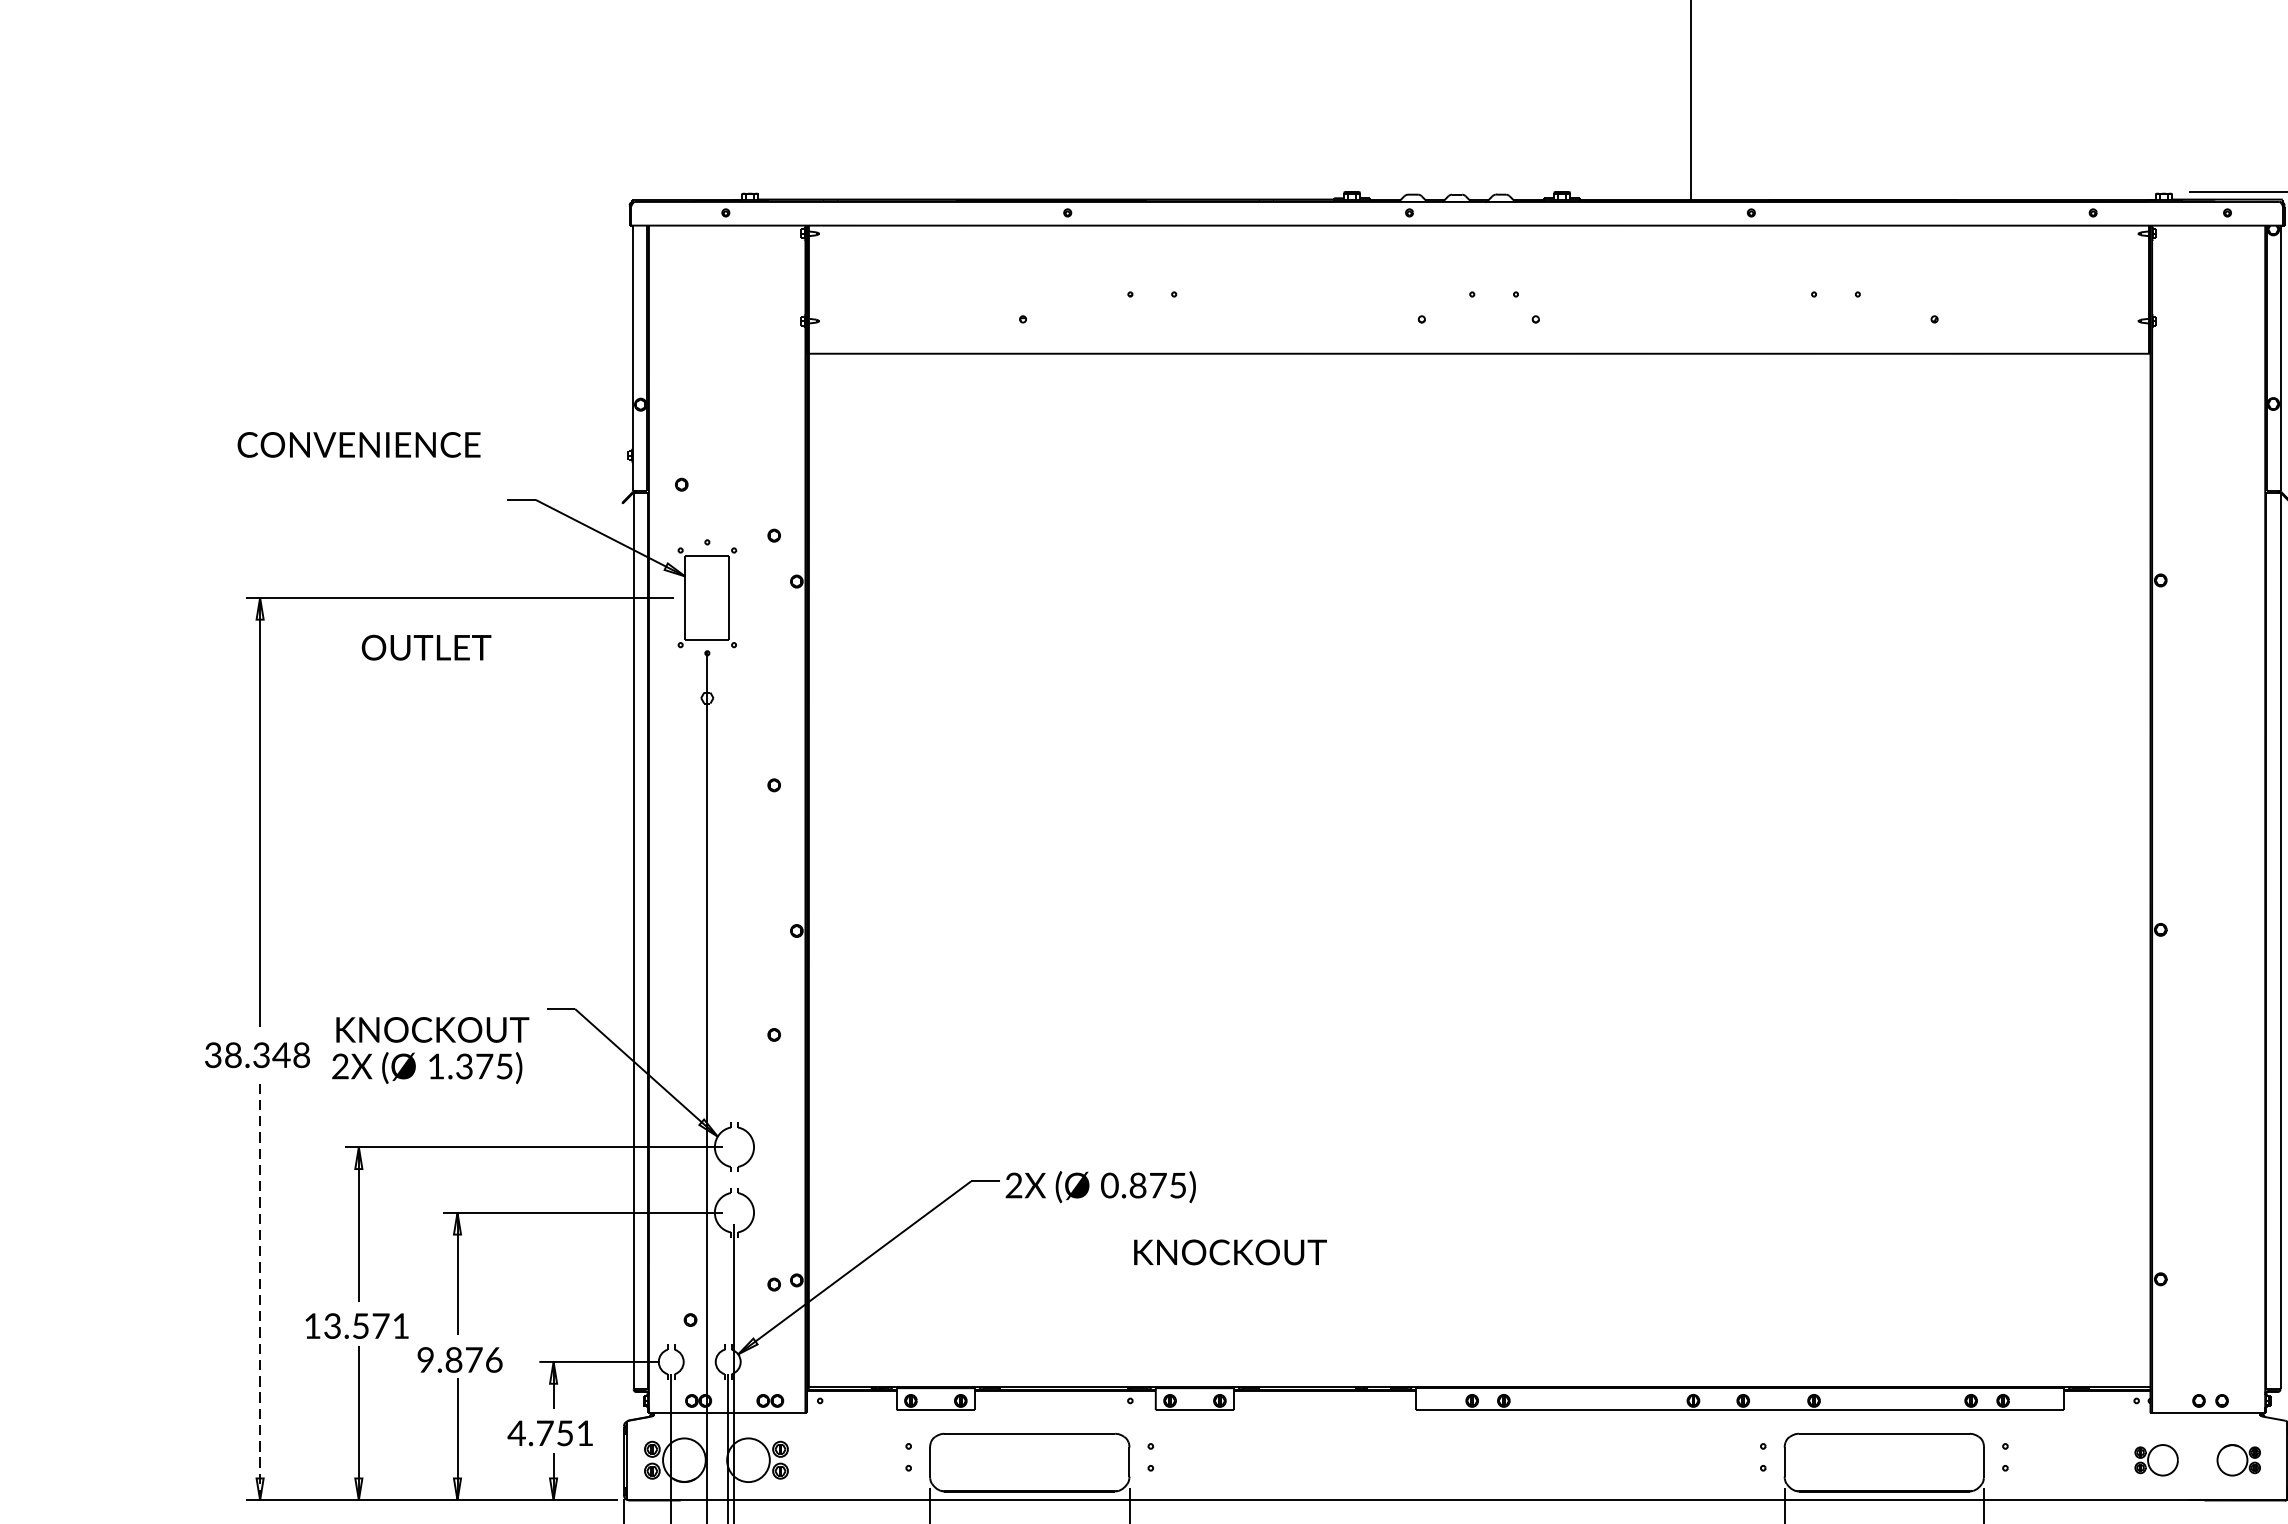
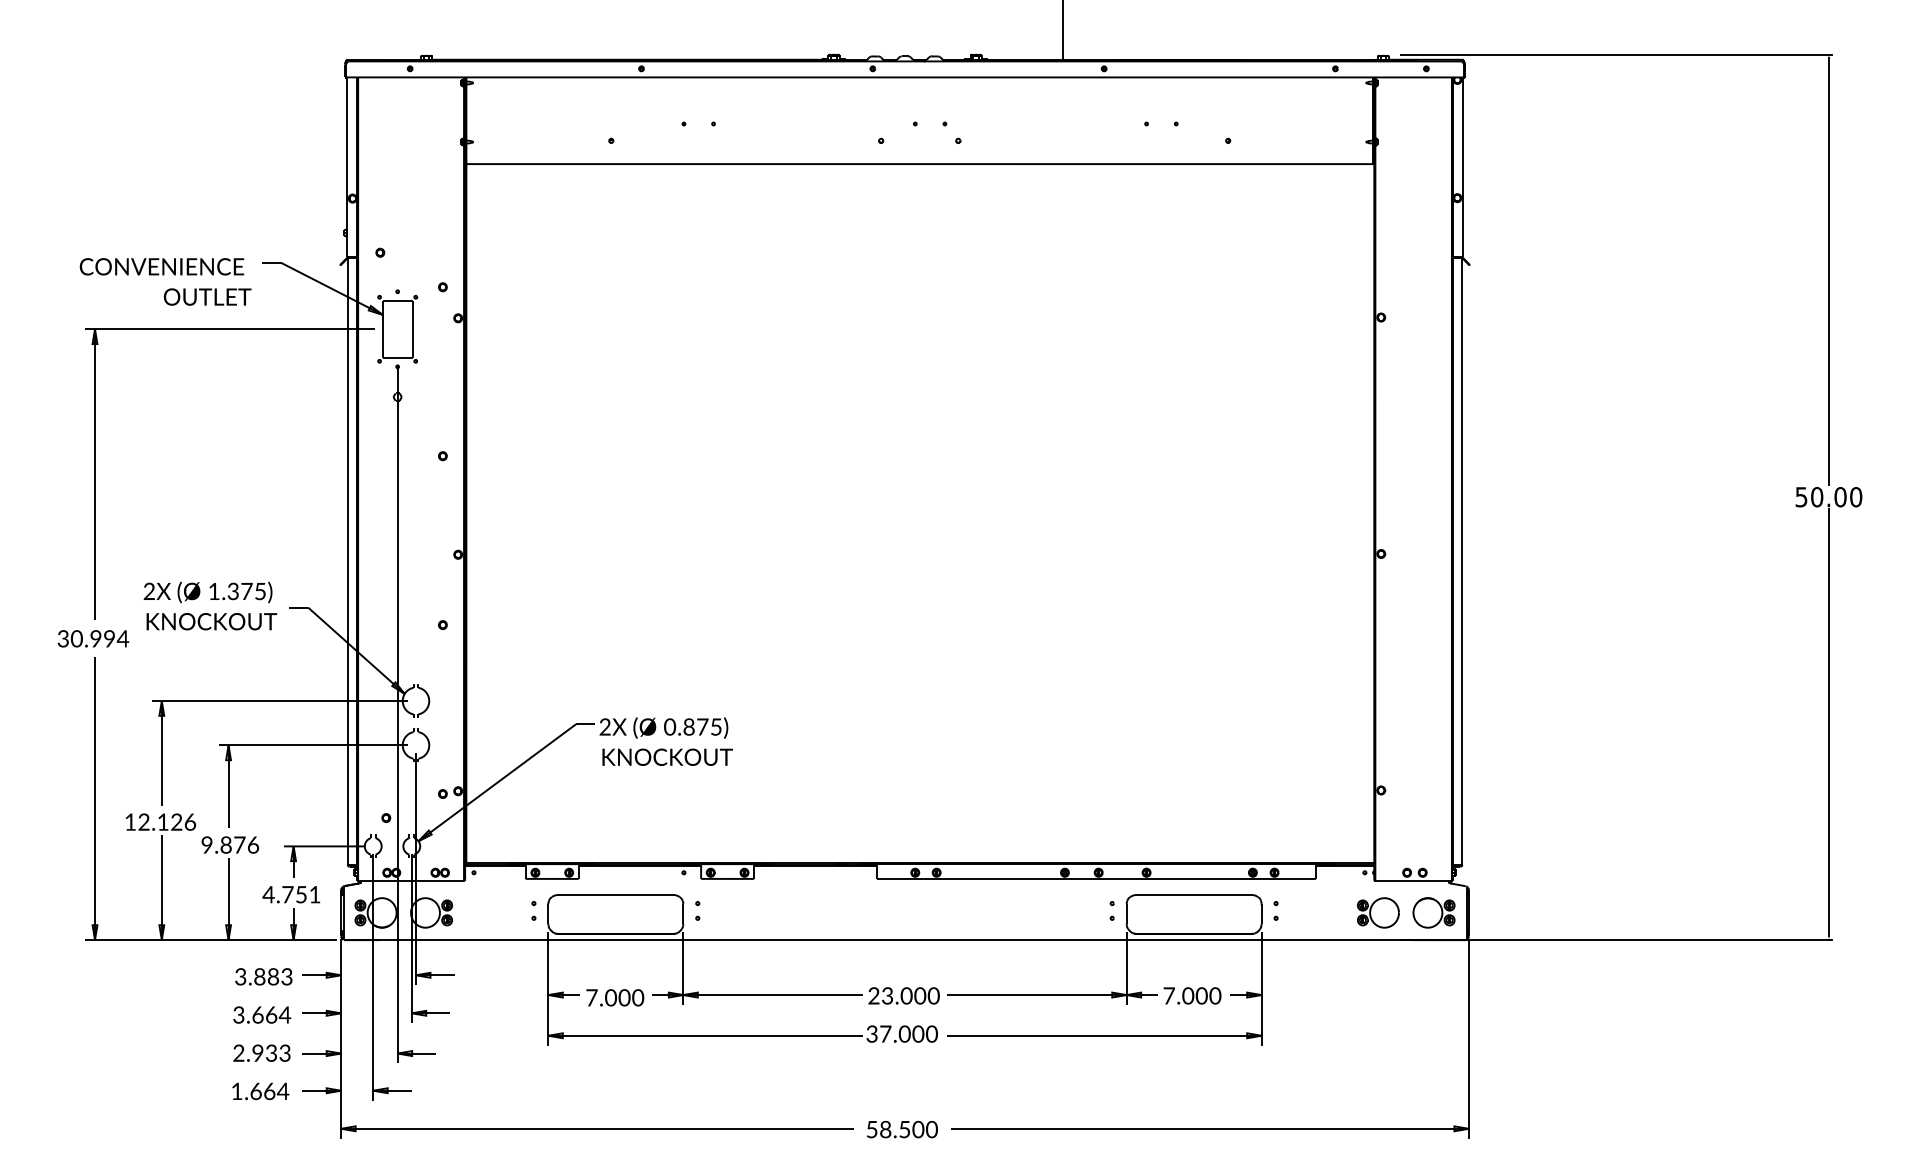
text: (358, 444) -> (161, 266), moved
text: (426, 646) -> (207, 296), moved
text: (266, 1054) -> (99, 638), 38.348 -> 30.994
text: (426, 1068) -> (207, 592), moved
text: (1230, 1251) -> (667, 756), moved
line: (260, 1291) -> (95, 798), dashed -> solid
text: (367, 1325) -> (167, 821), 13.571 -> 12.126
part: (2156, 1459) -> (1378, 912), size x1.43
part: (2238, 1459) -> (1433, 912), size x1.43

